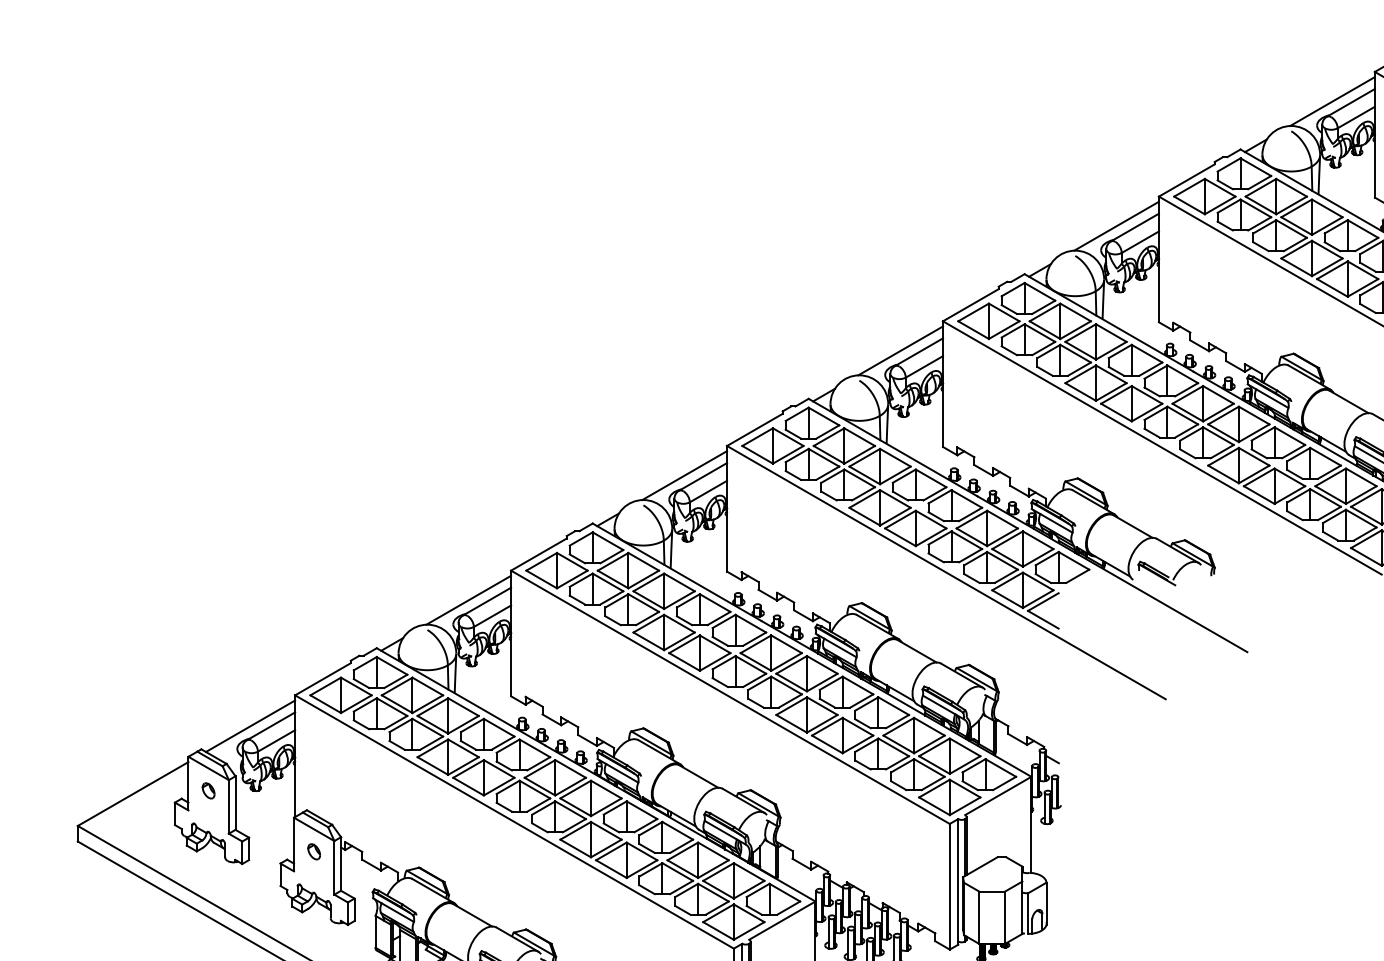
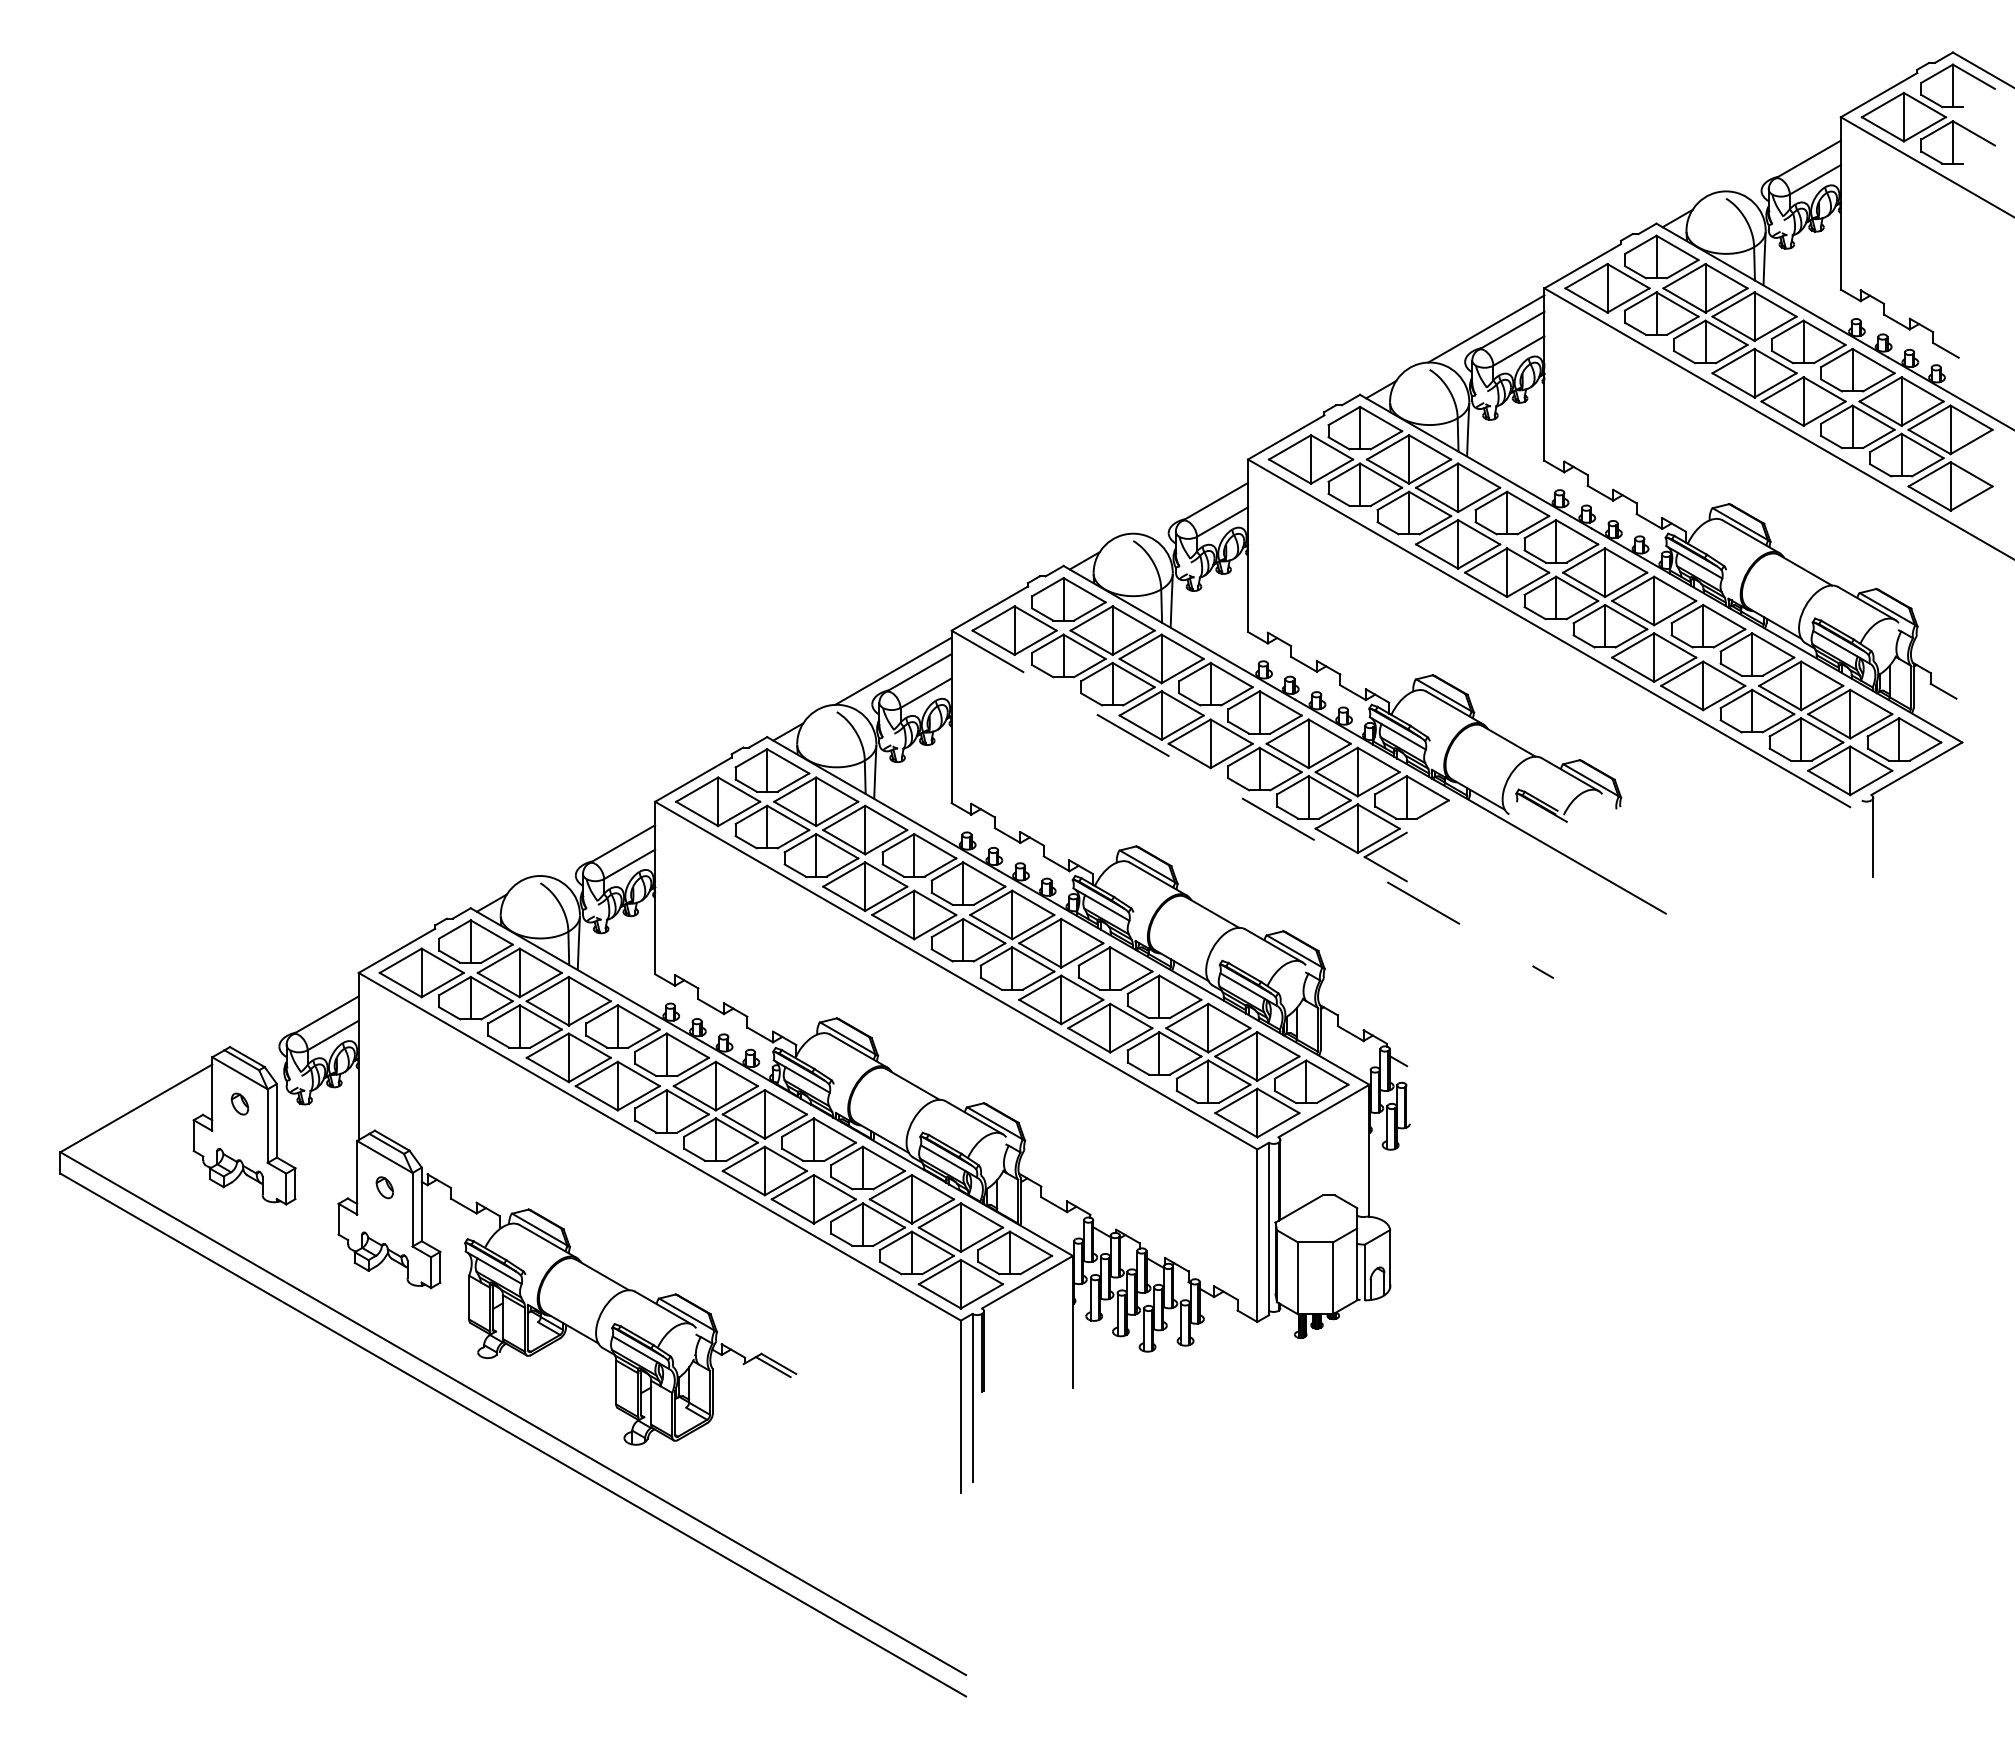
line: (1332, 101) -> (1782, 157), removed
line: (900, 350) -> (1189, 499), removed
line: (946, 572) -> (1252, 804), solid -> dashed
line: (468, 600) -> (596, 842), removed
line: (250, 726) -> (297, 1015), removed

